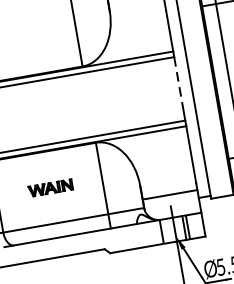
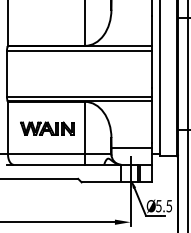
line: (178, 82) -> (151, 69), dashed -> solid
part: (50, 187) -> (47, 128), size x1.67

